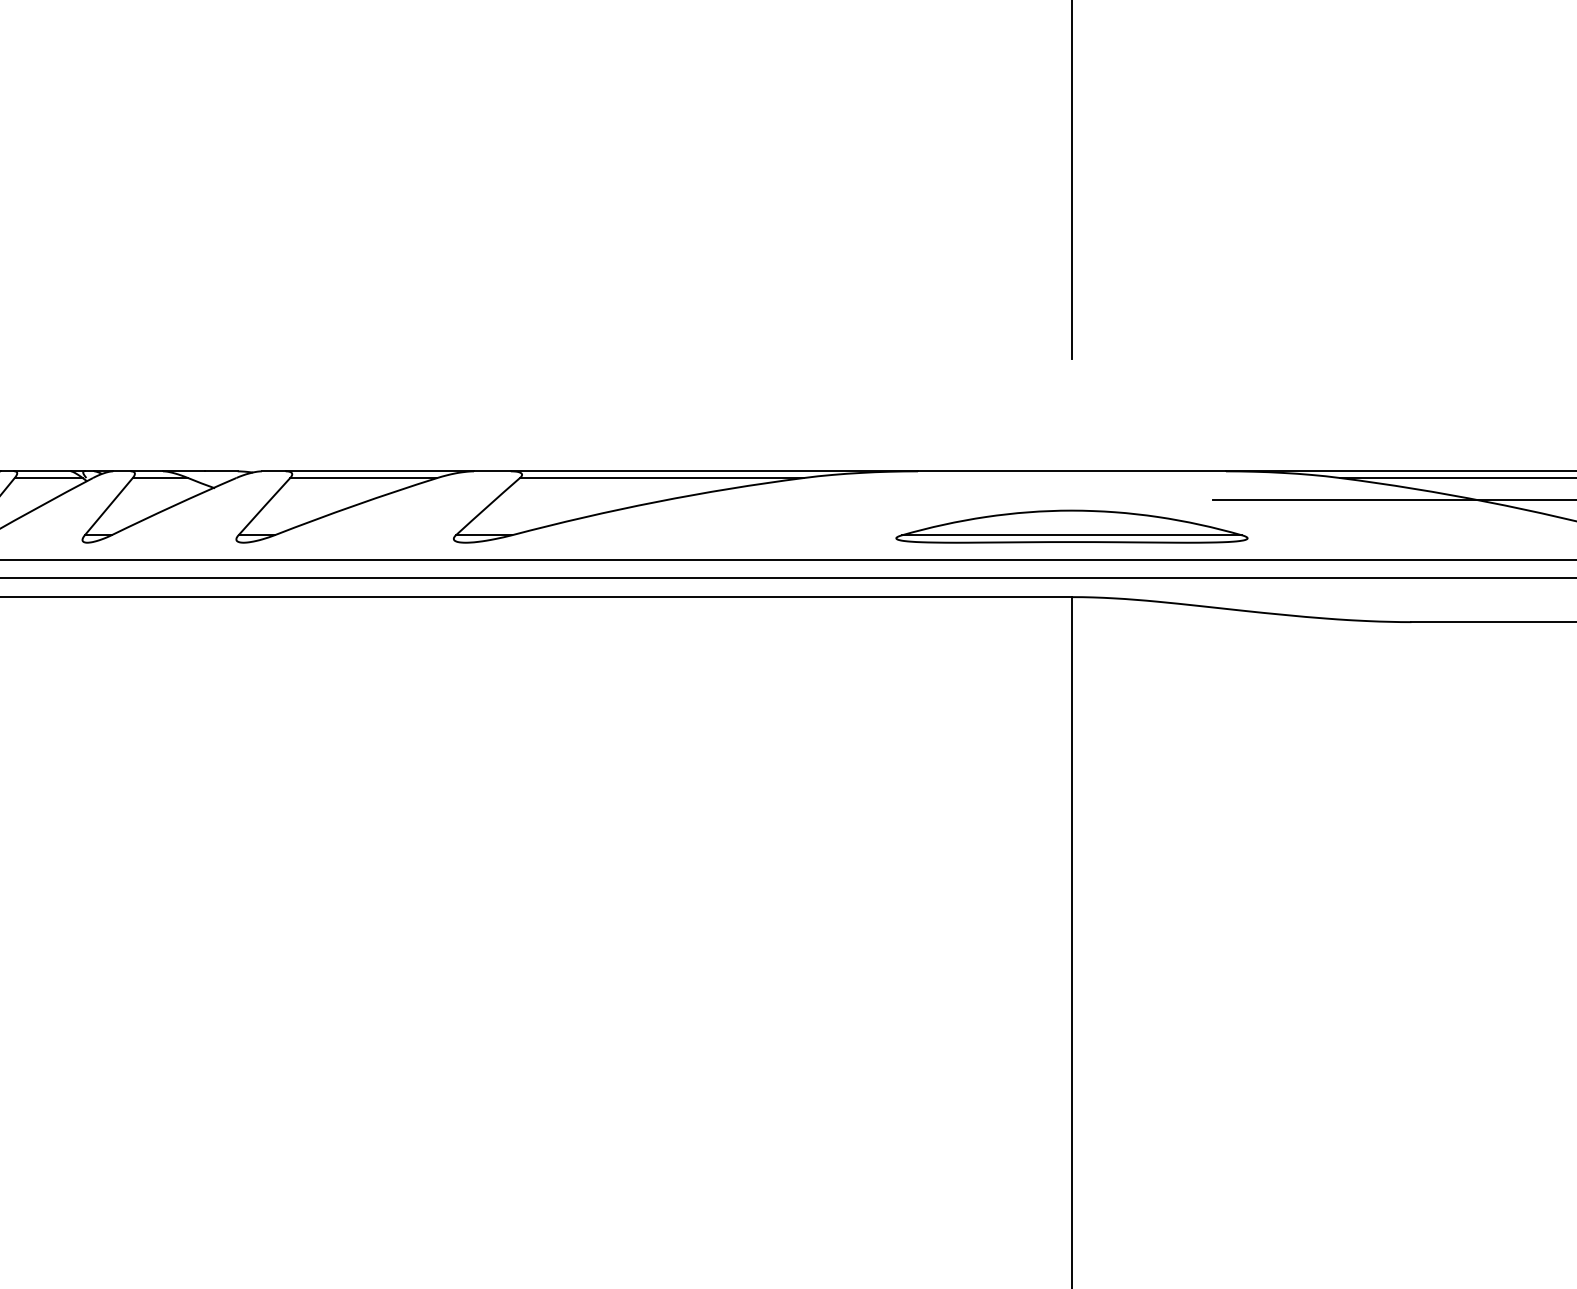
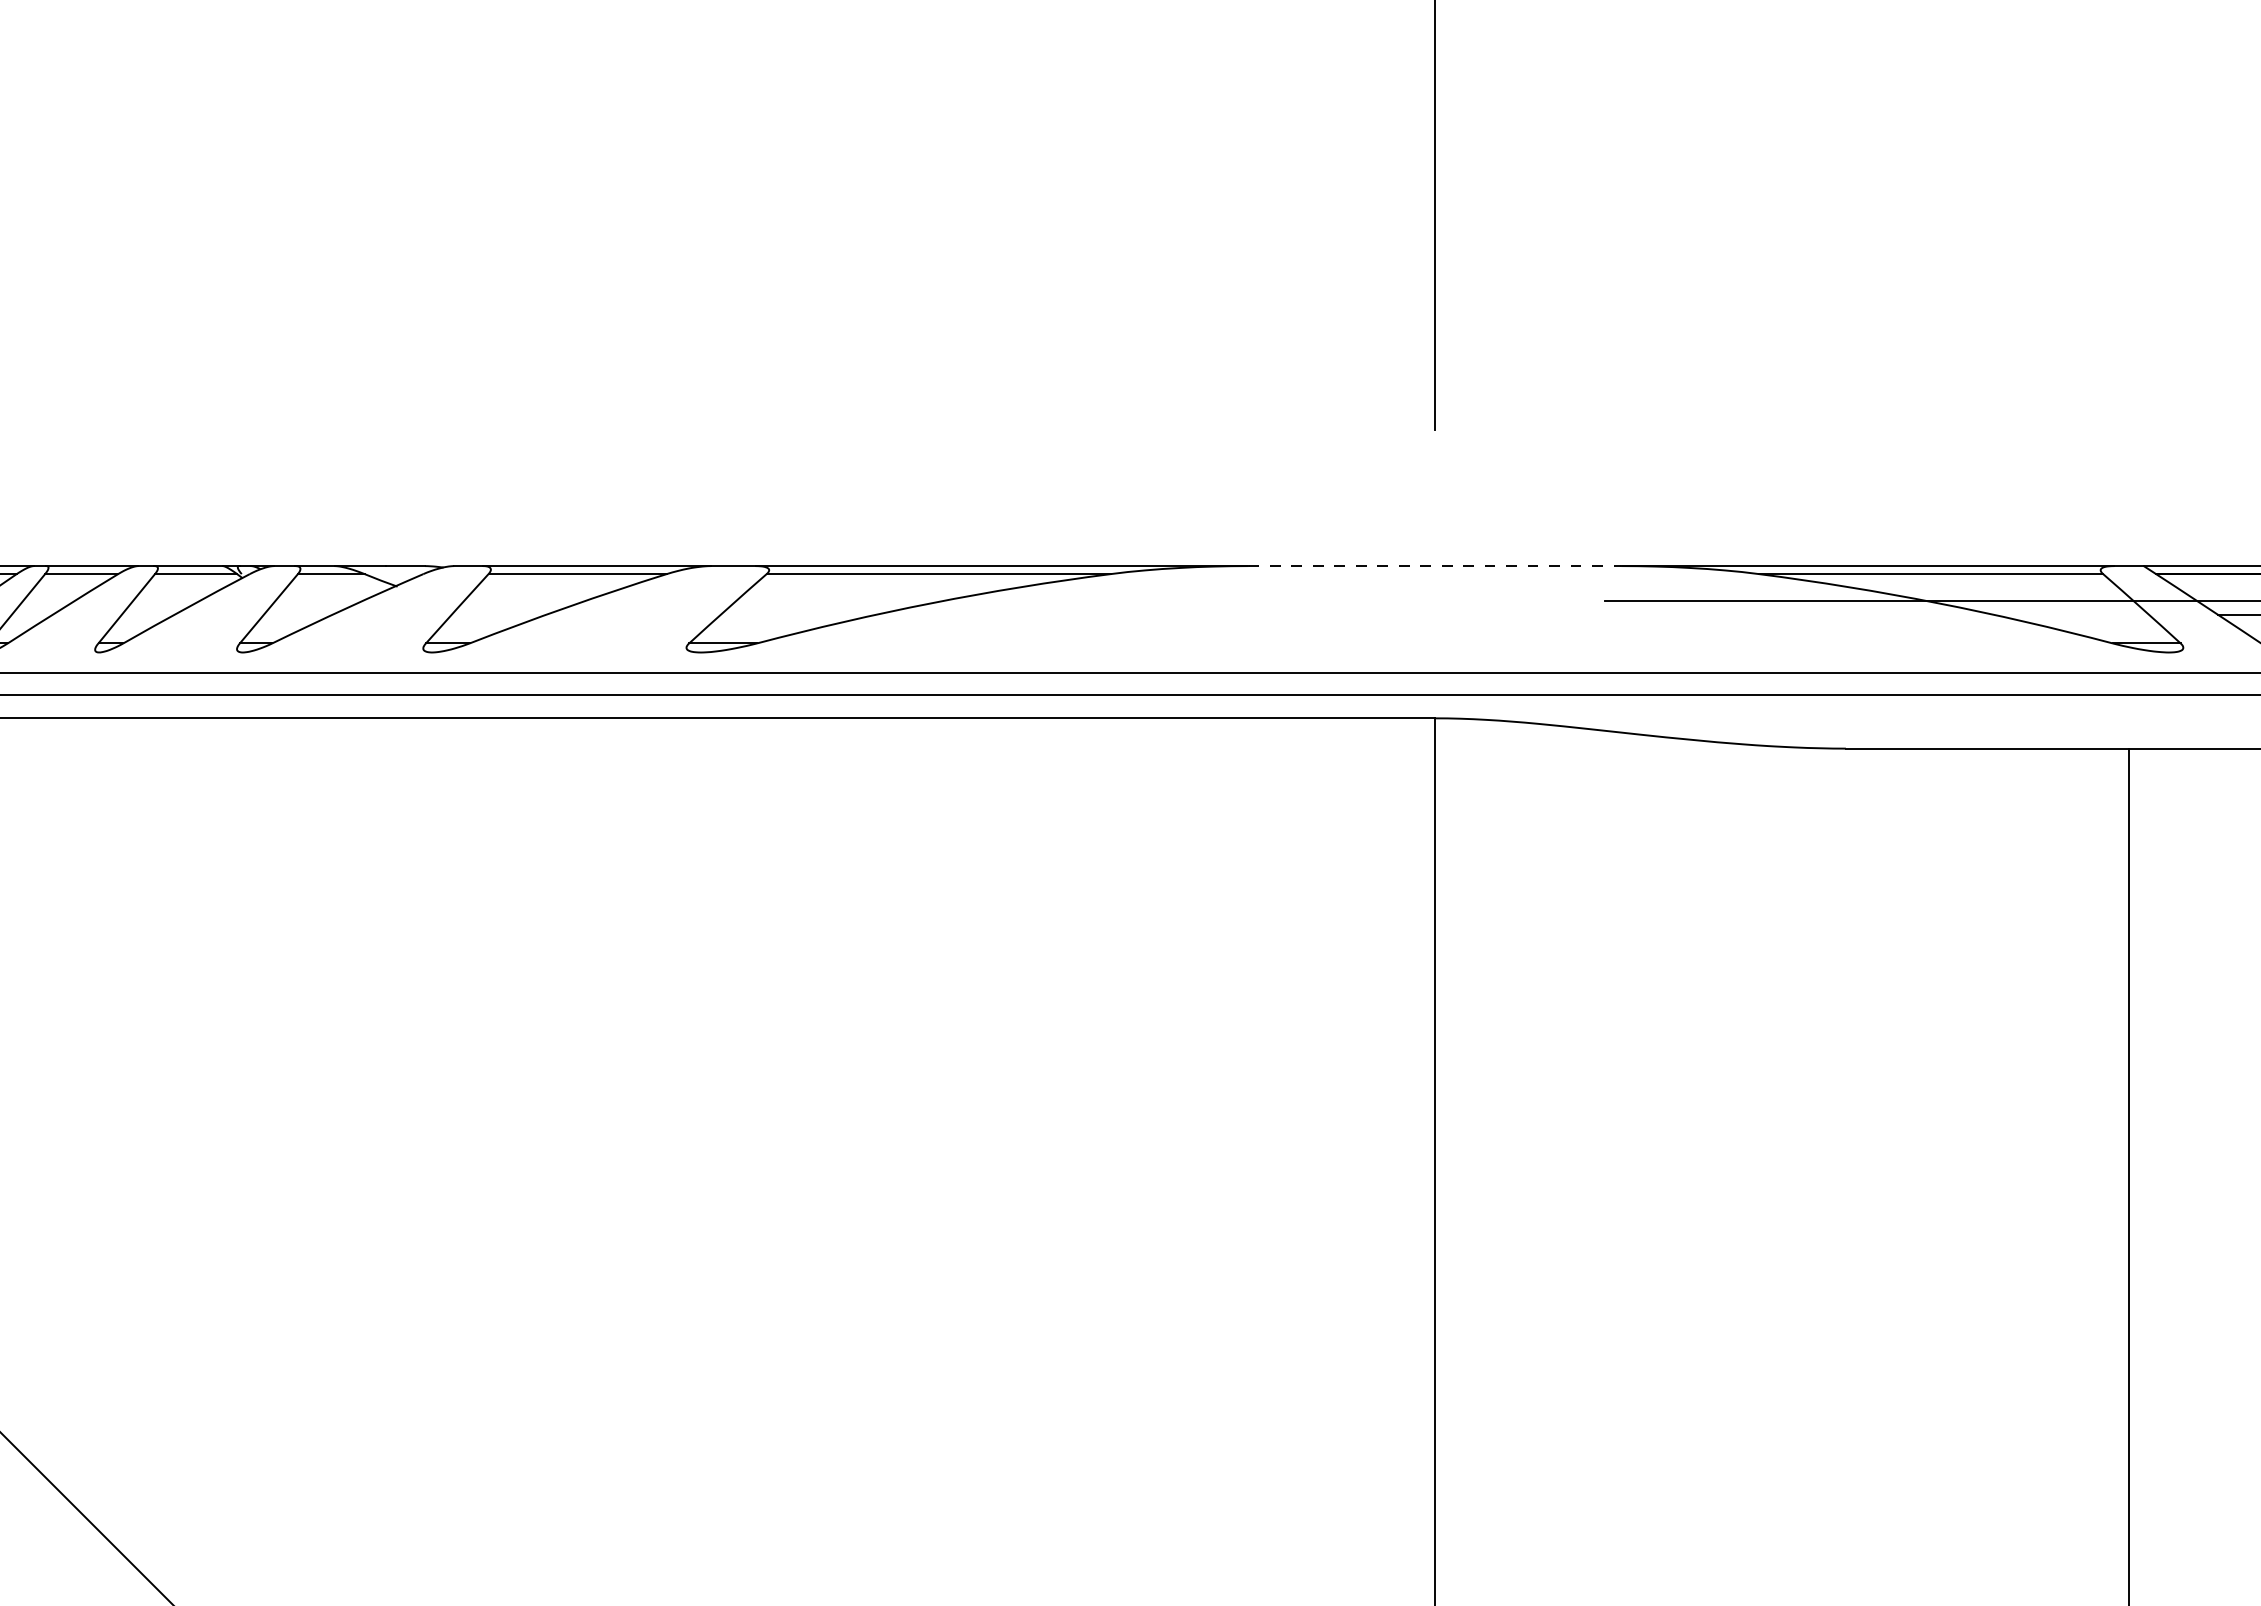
line: (1072, 471) -> (1435, 566), solid -> dashed
part: (1071, 526) -> (1434, 632), removed

